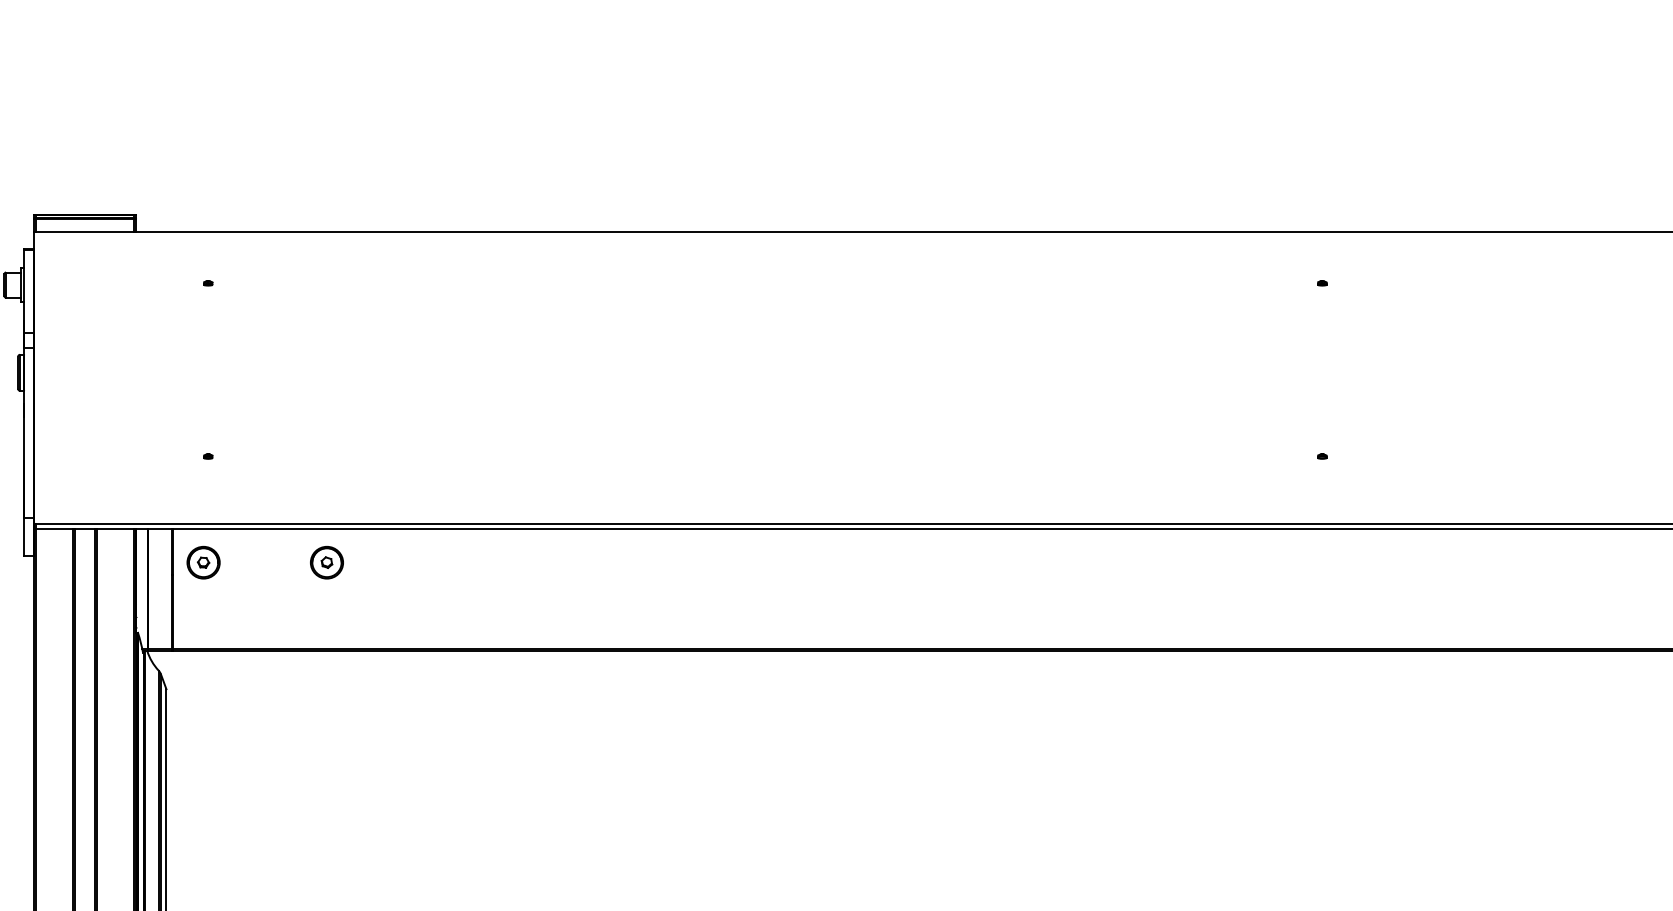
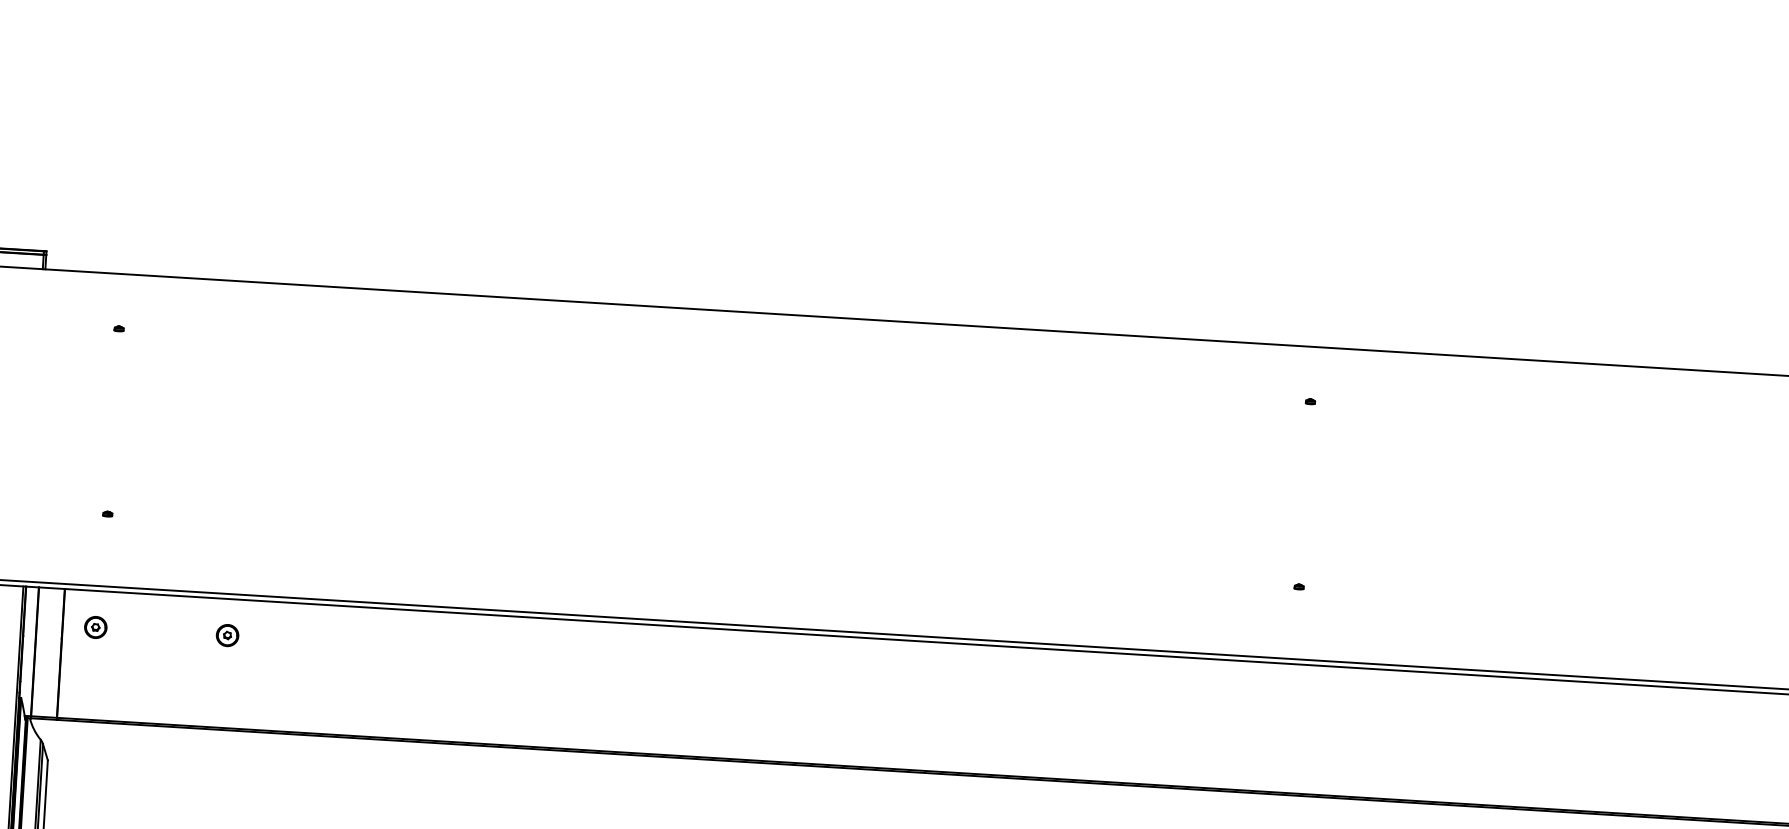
part: (203, 562) -> (95, 627), size x0.62
part: (326, 562) -> (227, 635), size x0.62

